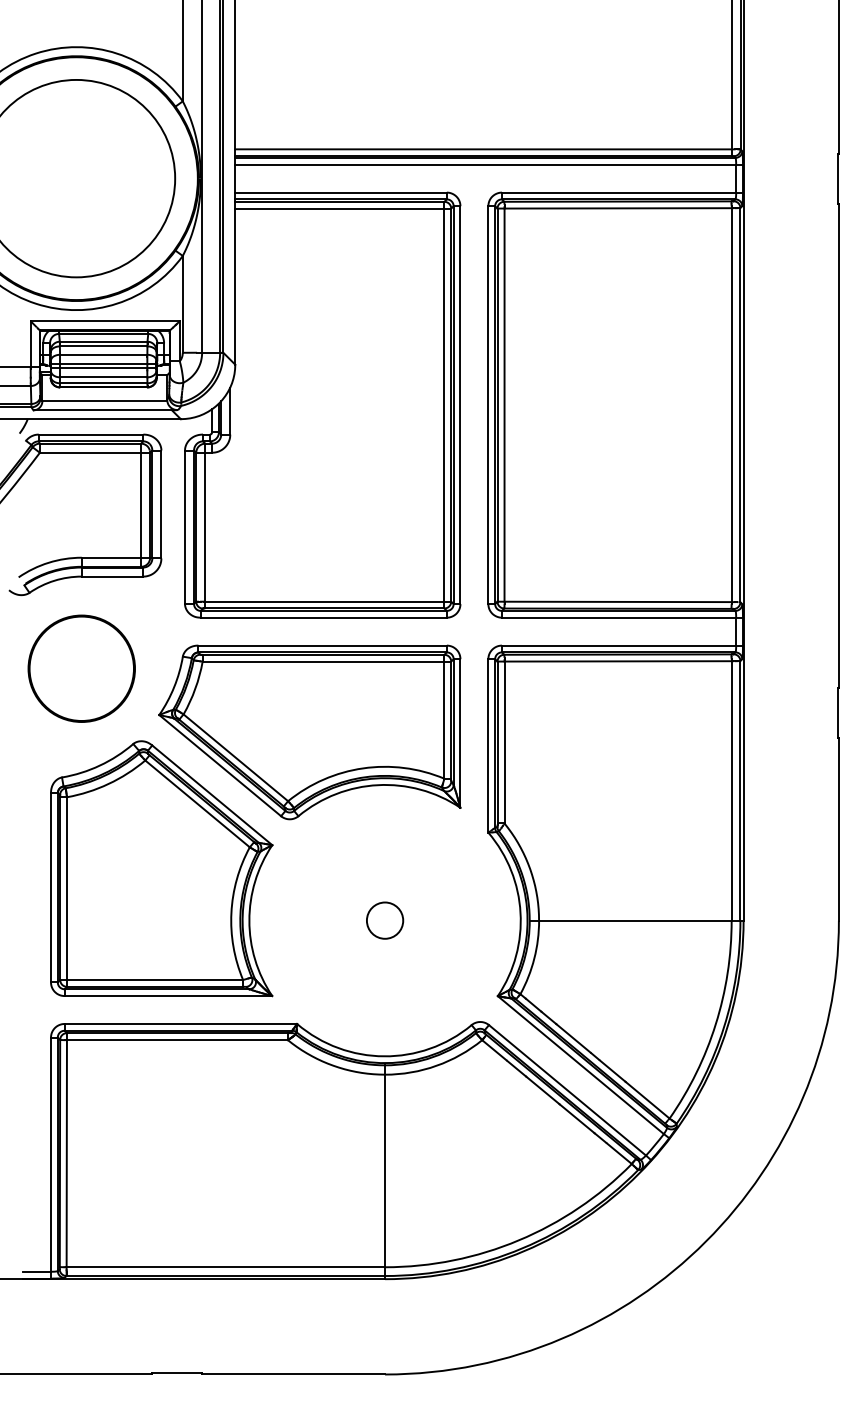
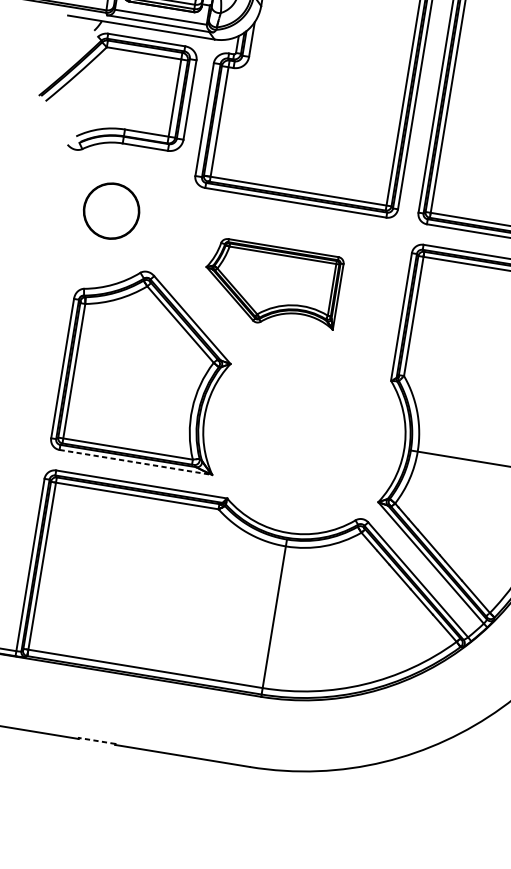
circle: (81, 668) -> (111, 211), size x0.7
part: (309, 732) -> (271, 285), size x0.6
circle: (385, 920) -> (304, 433), removed
line: (168, 996) -> (135, 462), solid -> dashed
line: (177, 1373) -> (97, 741), solid -> dashed

